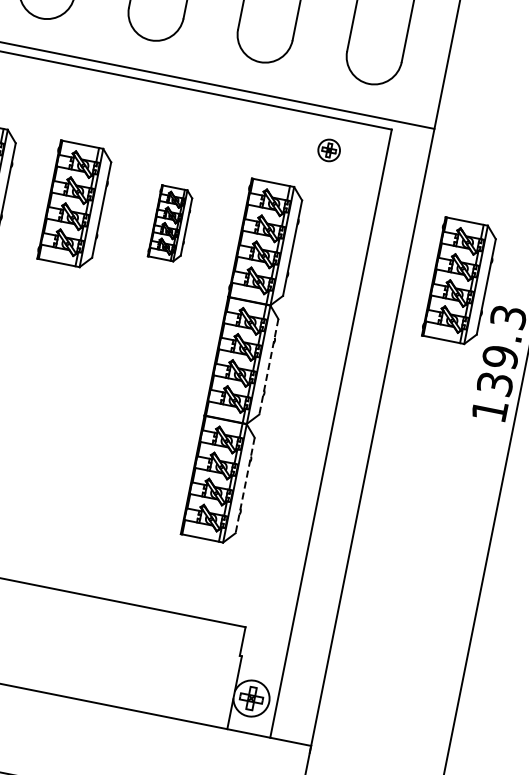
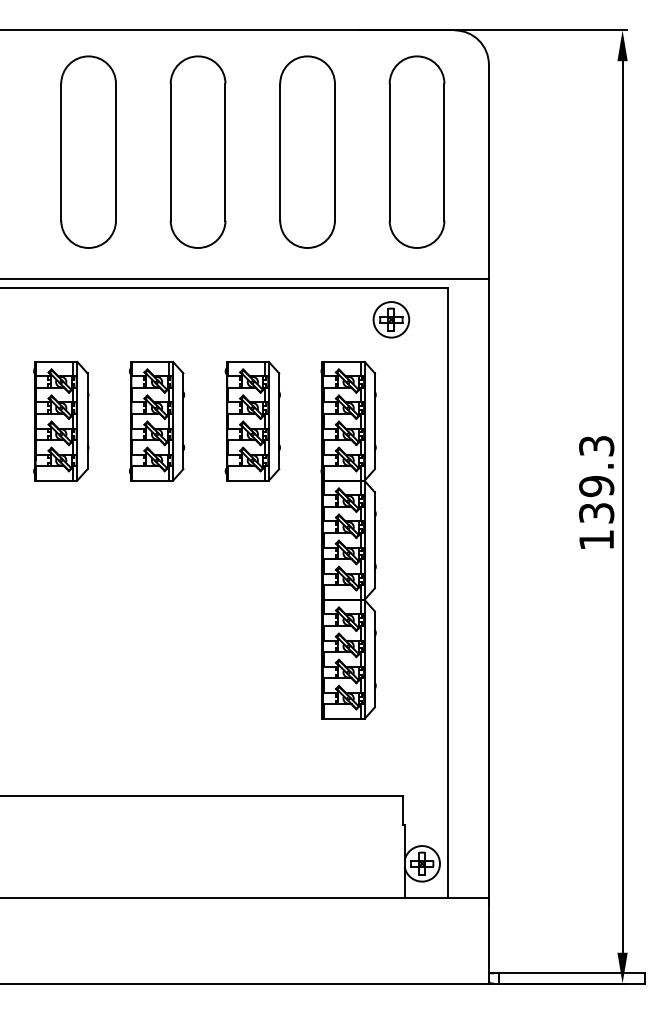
part: (329, 150) -> (391, 319), size x1.67
part: (170, 224) -> (252, 421), size x1.67
part: (460, 280) -> (543, 420), removed
line: (268, 366) -> (374, 540), dashed -> solid
line: (244, 485) -> (374, 659), dashed -> solid

